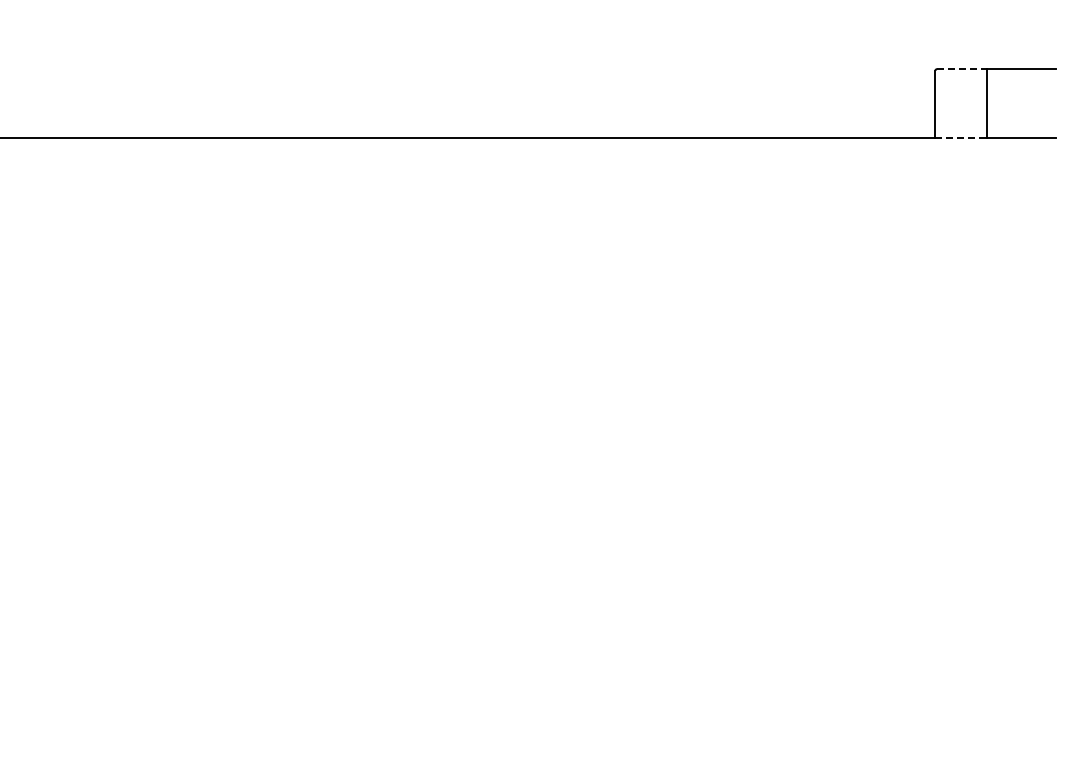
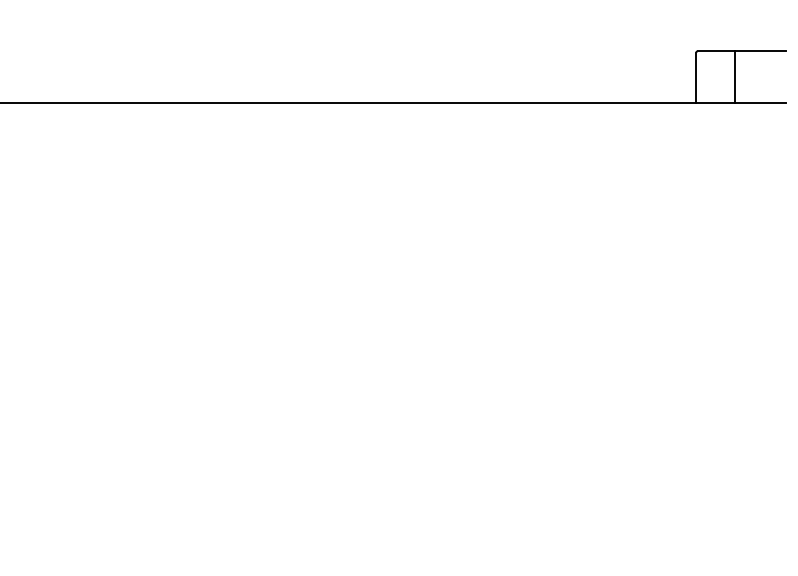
line: (962, 69) -> (716, 51), dashed -> solid
line: (961, 138) -> (715, 102), dashed -> solid

